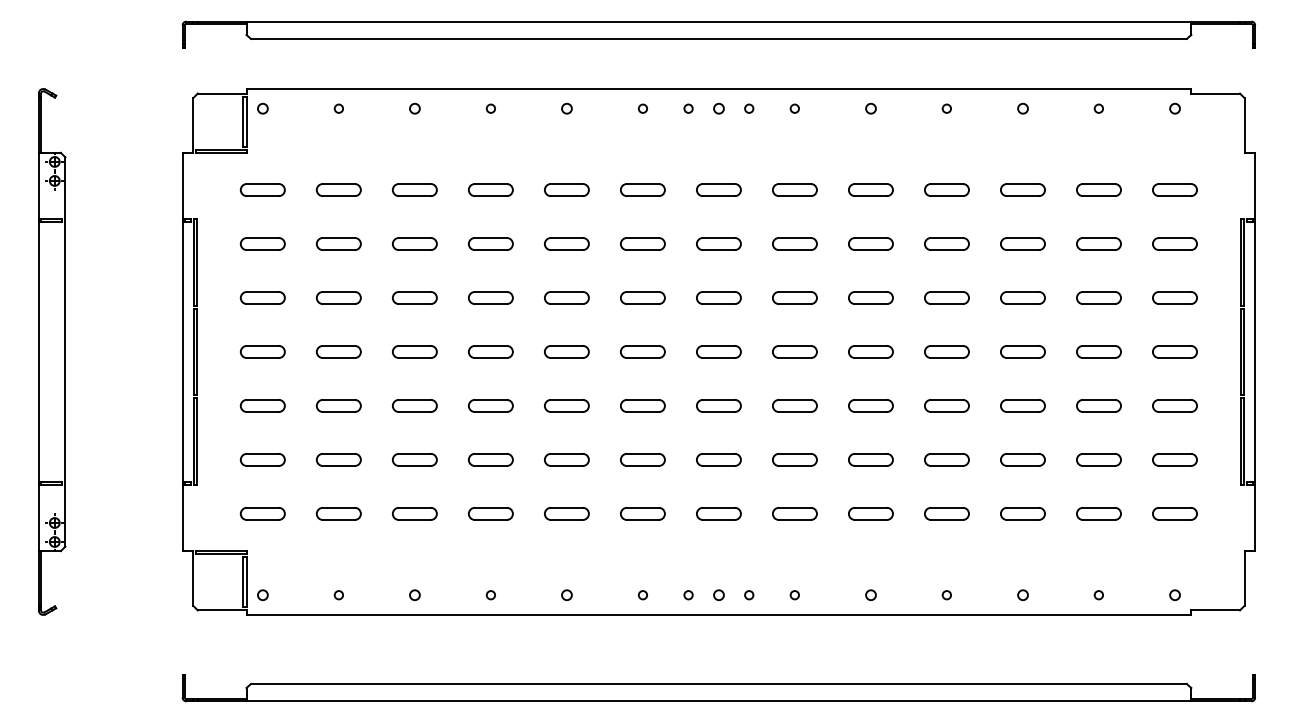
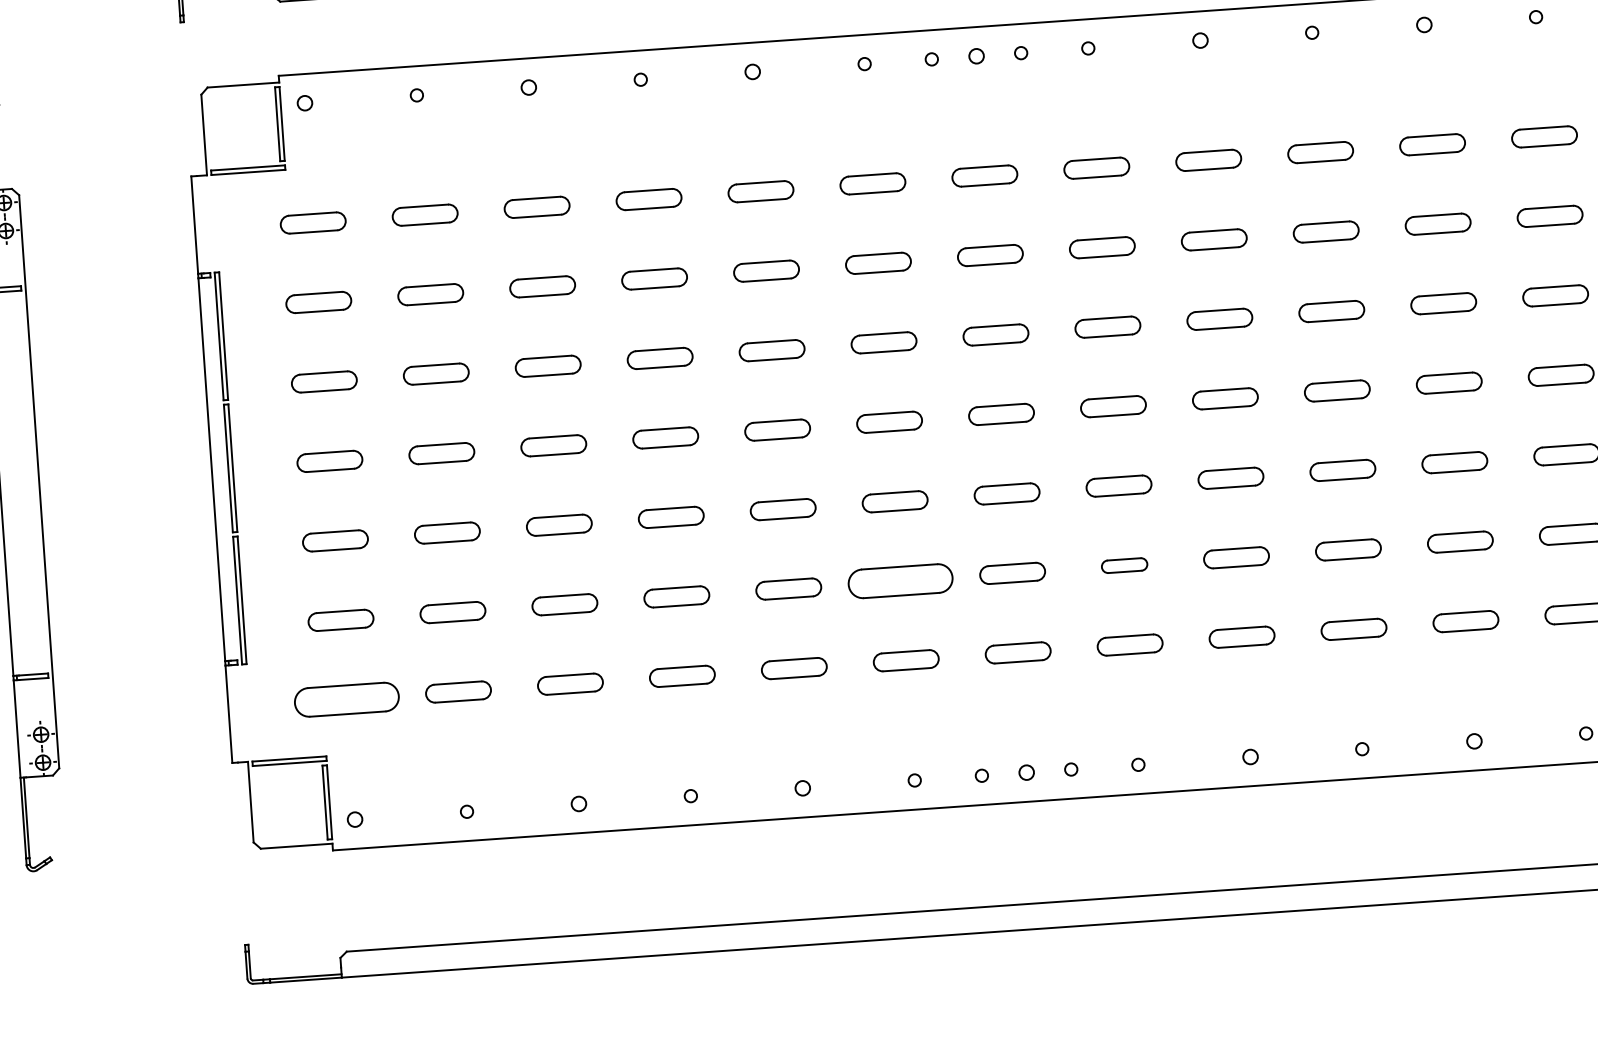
part: (642, 459) -> (900, 580), size x1.6
part: (794, 459) -> (1123, 565), size x0.7
part: (262, 513) -> (346, 699), size x1.6

